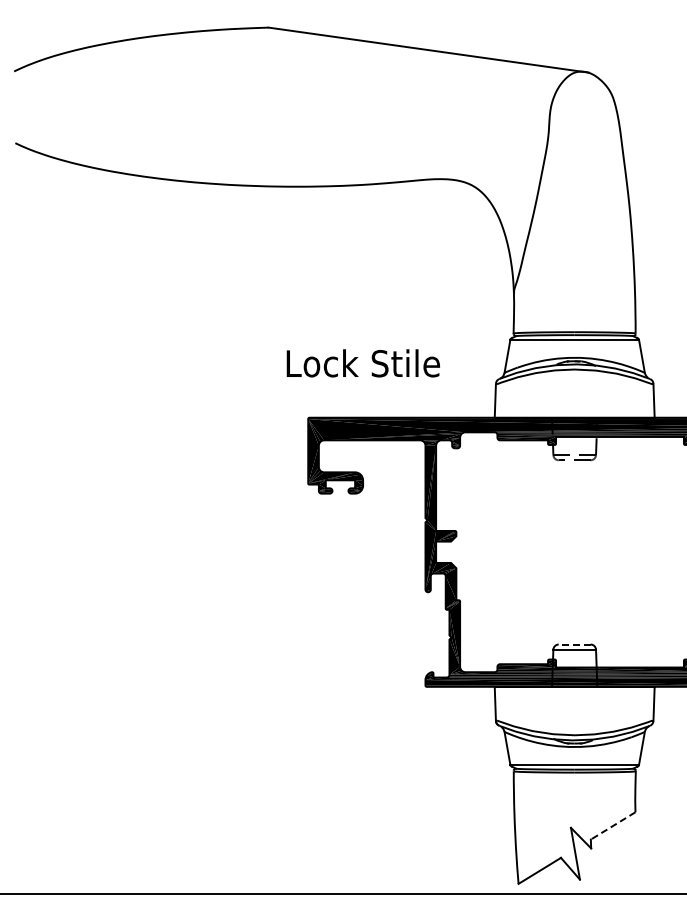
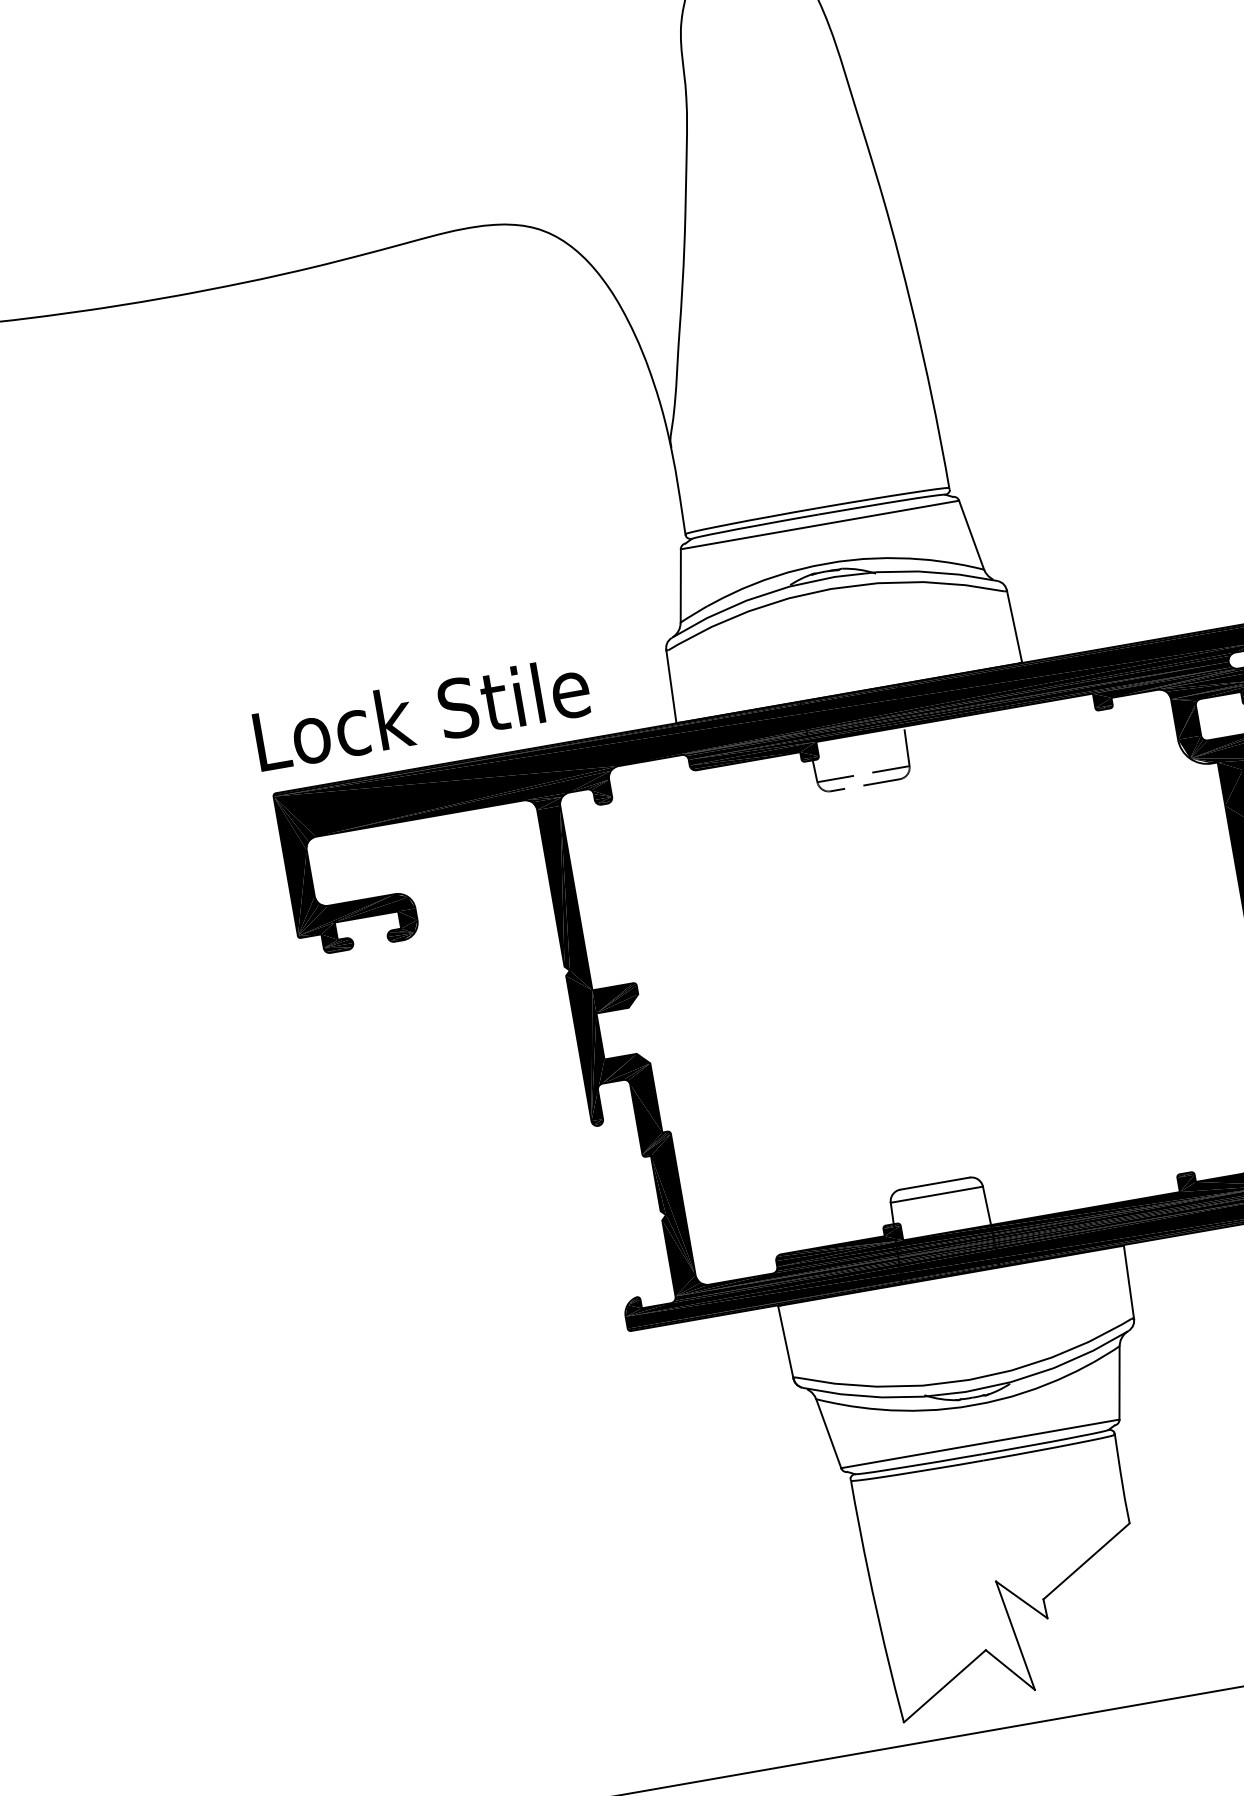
text: (362, 363) -> (420, 714), moved
line: (574, 644) -> (934, 1183), dashed -> solid
line: (612, 826) -> (1085, 1562), dashed -> solid

